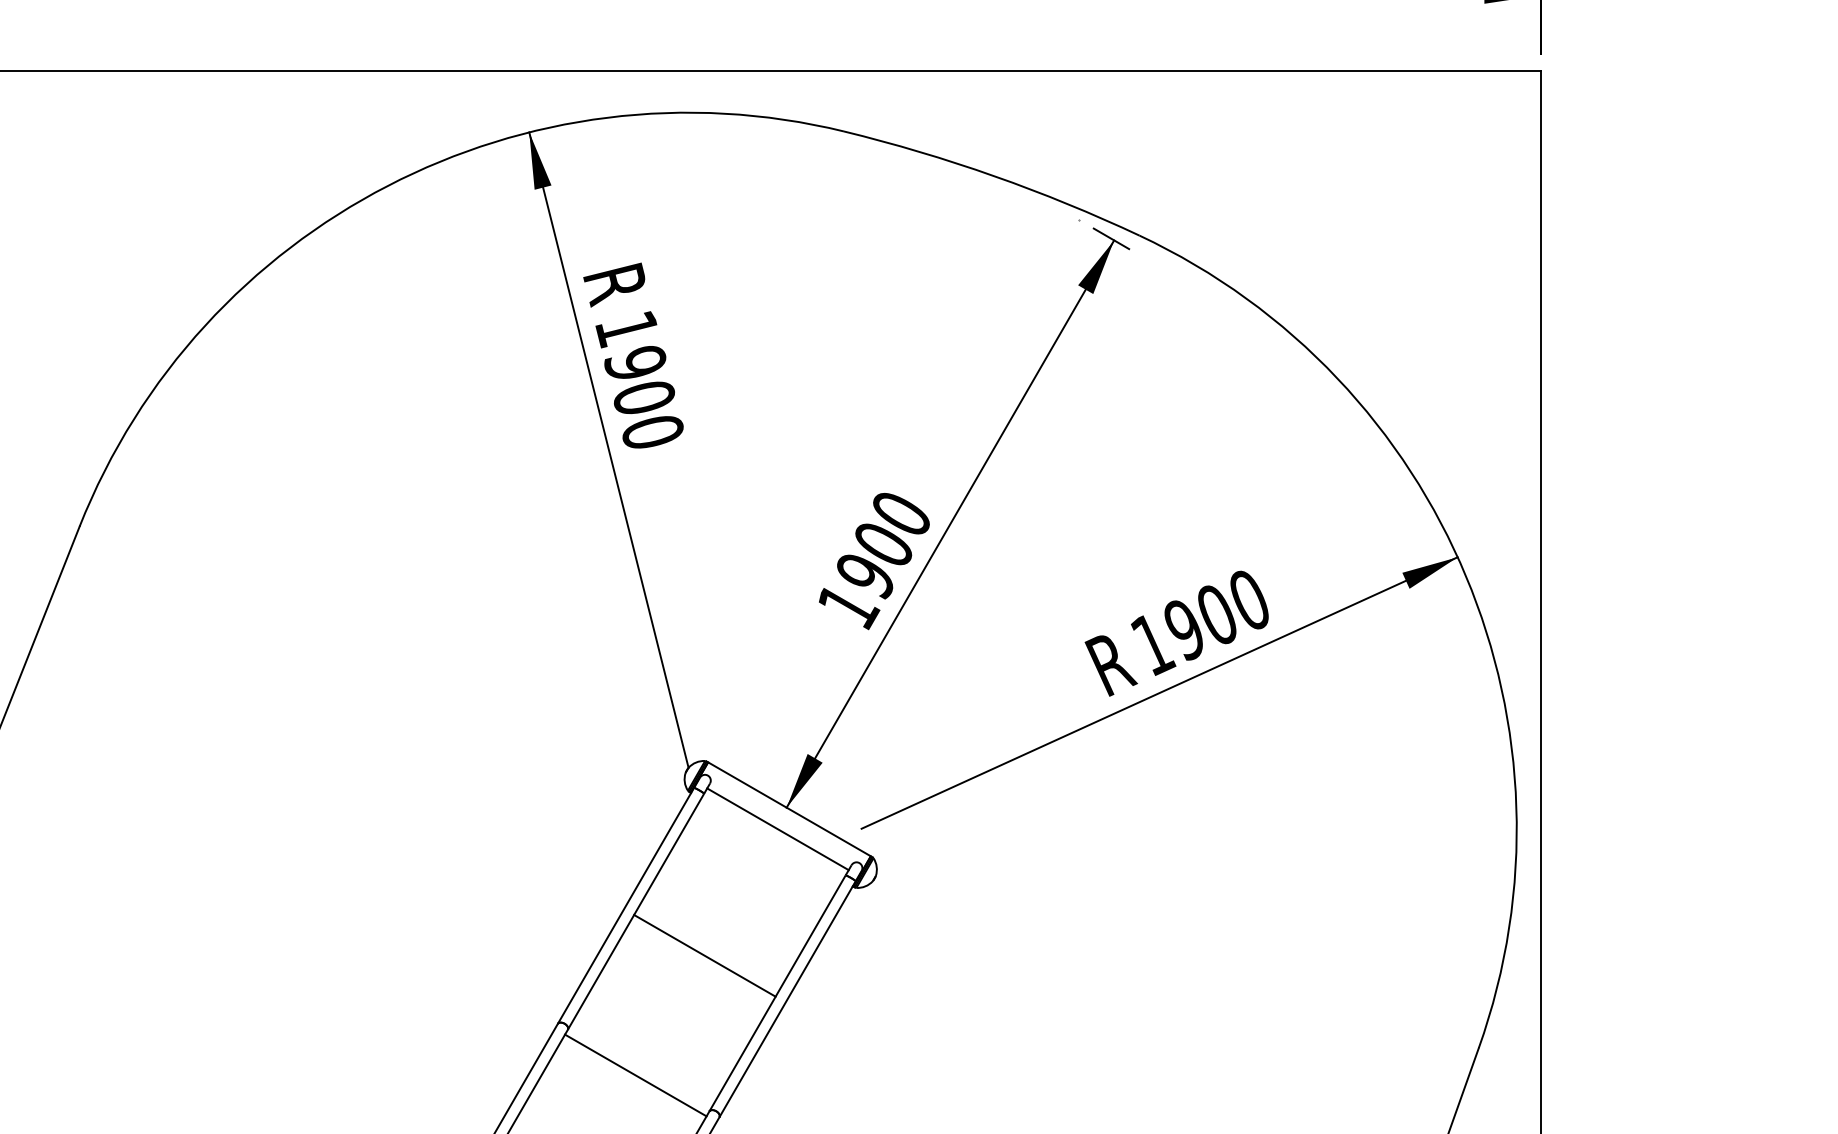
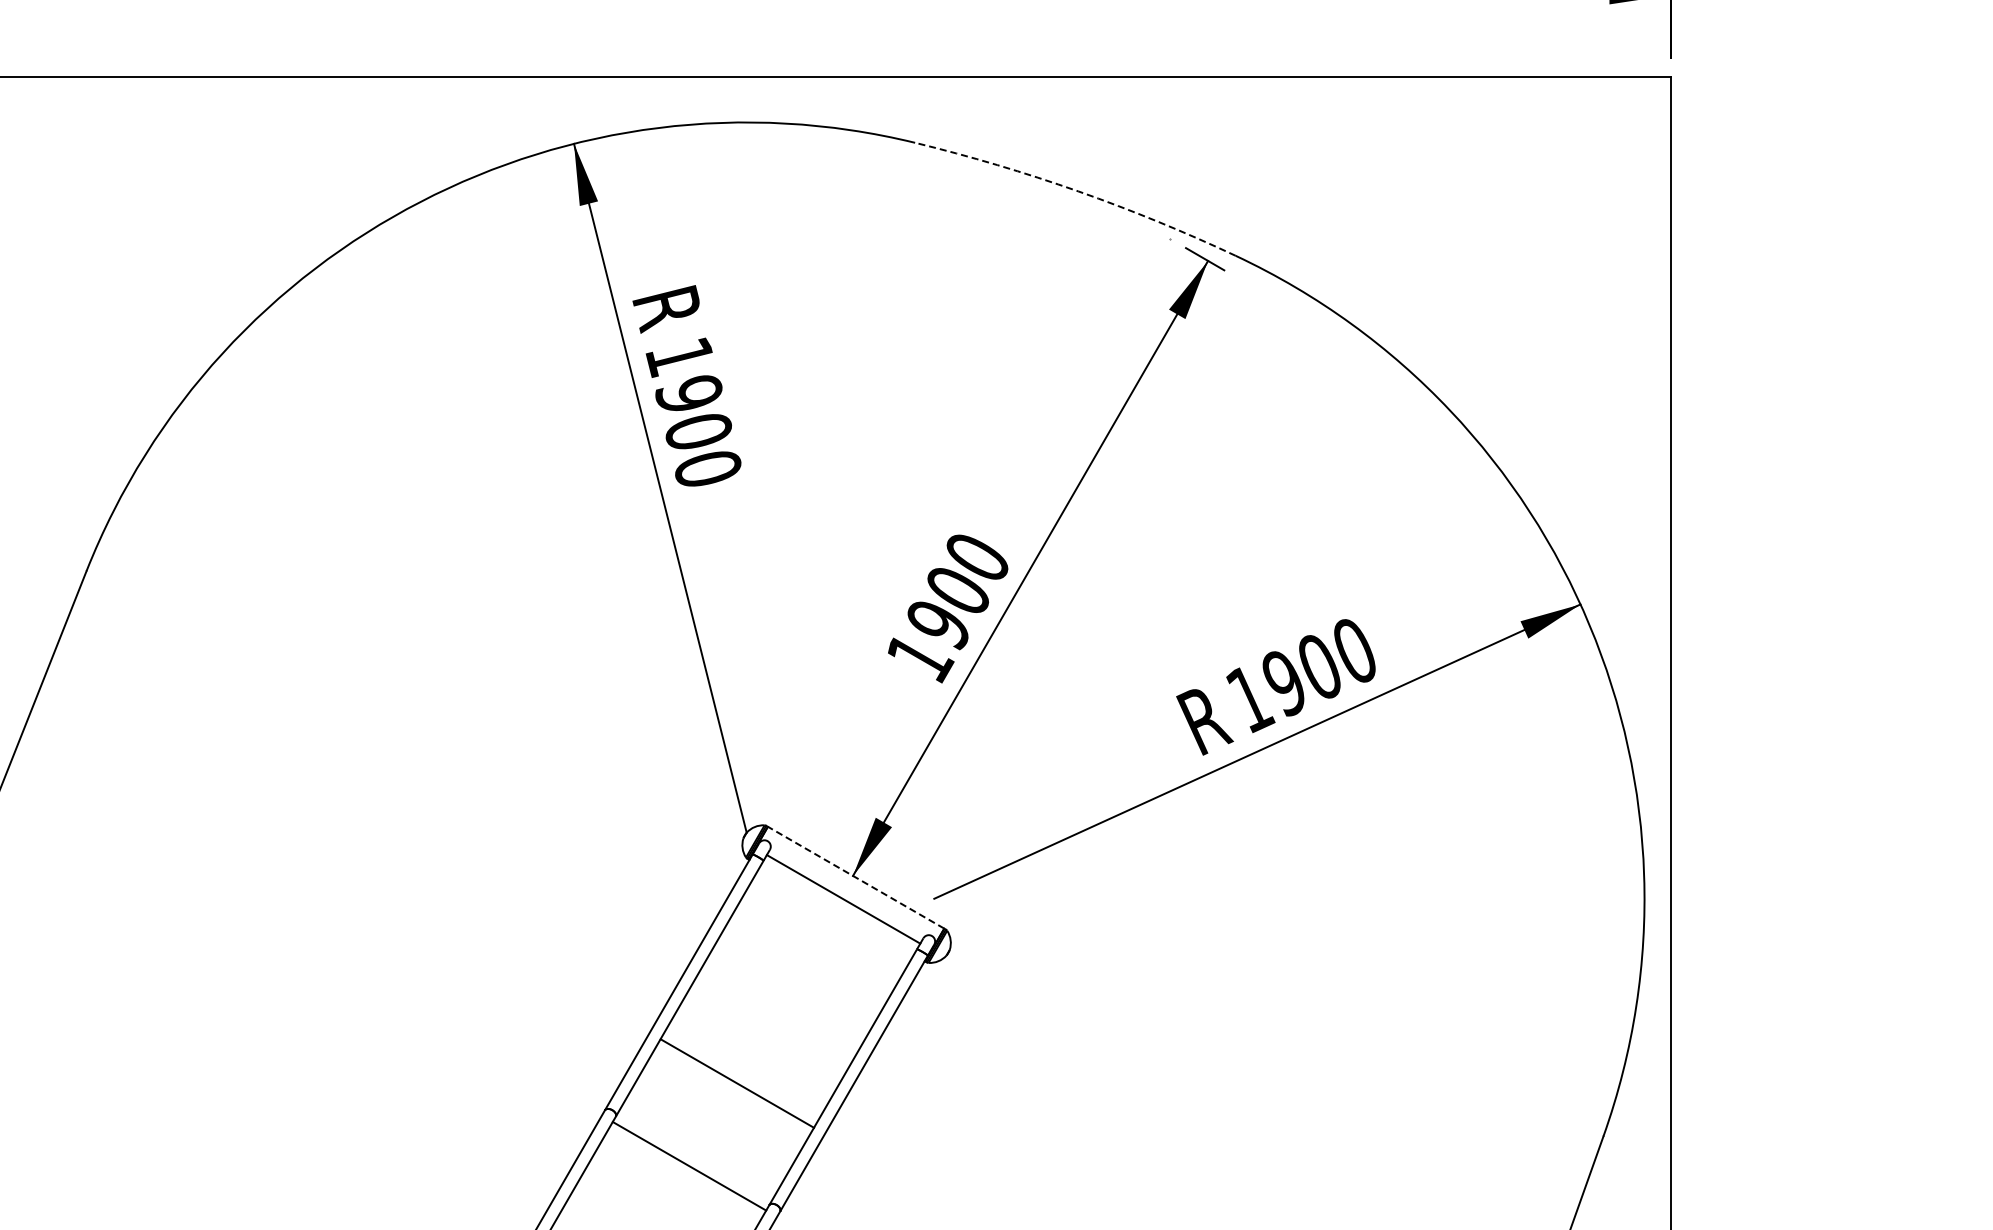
arc: (994, 176) -> (1078, 191), solid -> dashed
line: (789, 809) -> (856, 877), solid -> dashed
line: (705, 955) -> (737, 1083), moved

